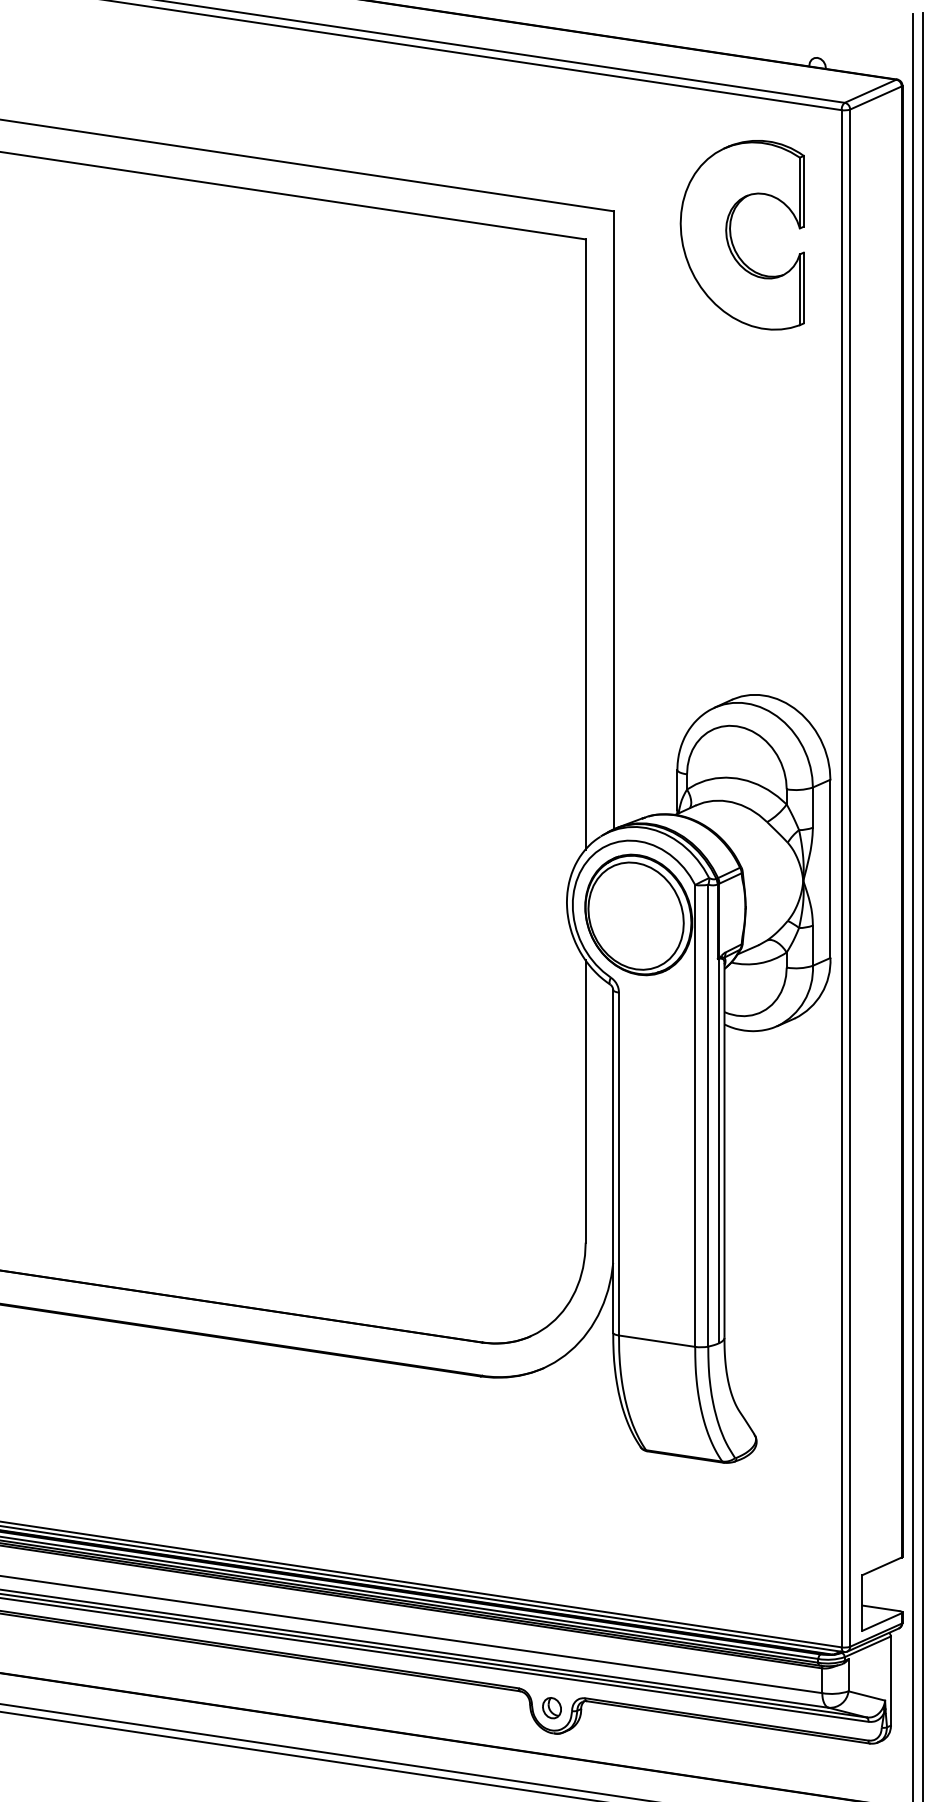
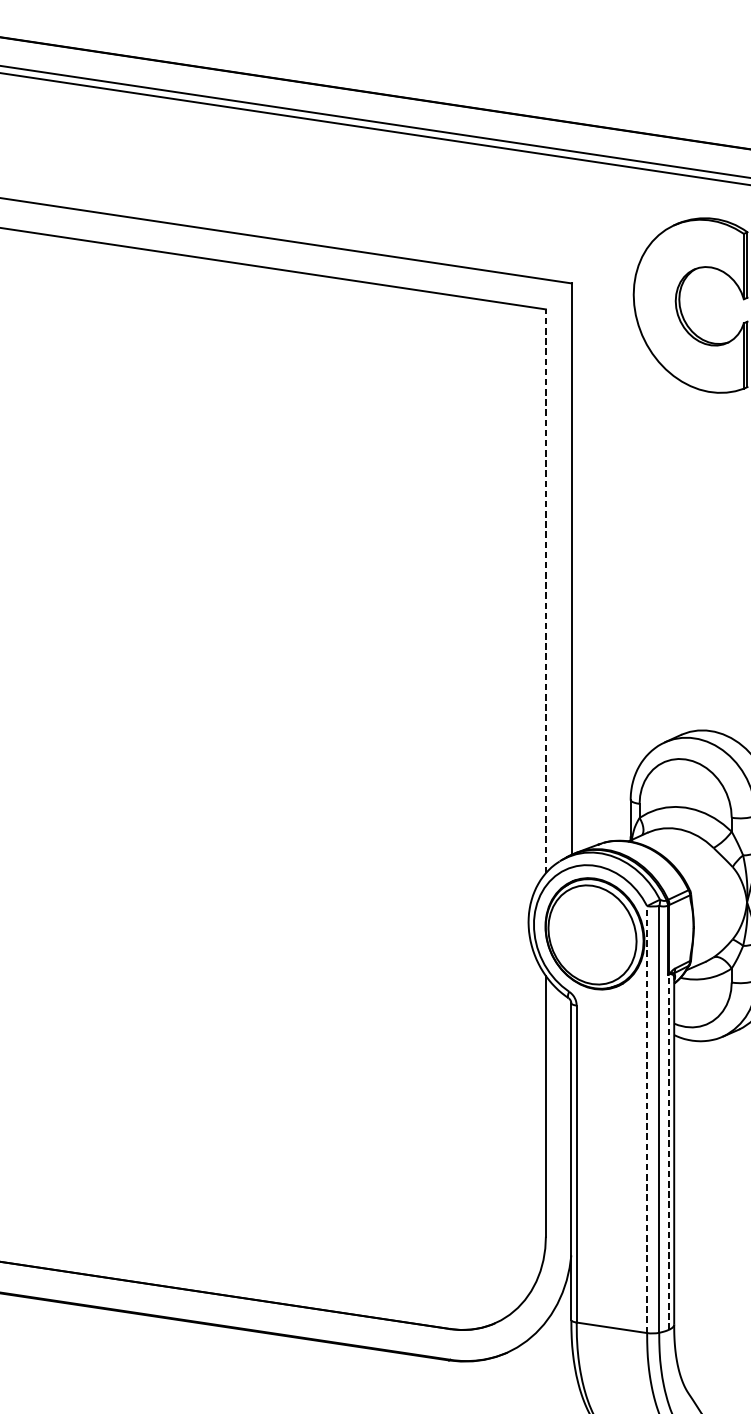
line: (585, 543) -> (545, 590), solid -> dashed
line: (695, 1115) -> (647, 1119), solid -> dashed
line: (718, 1150) -> (668, 1151), solid -> dashed

